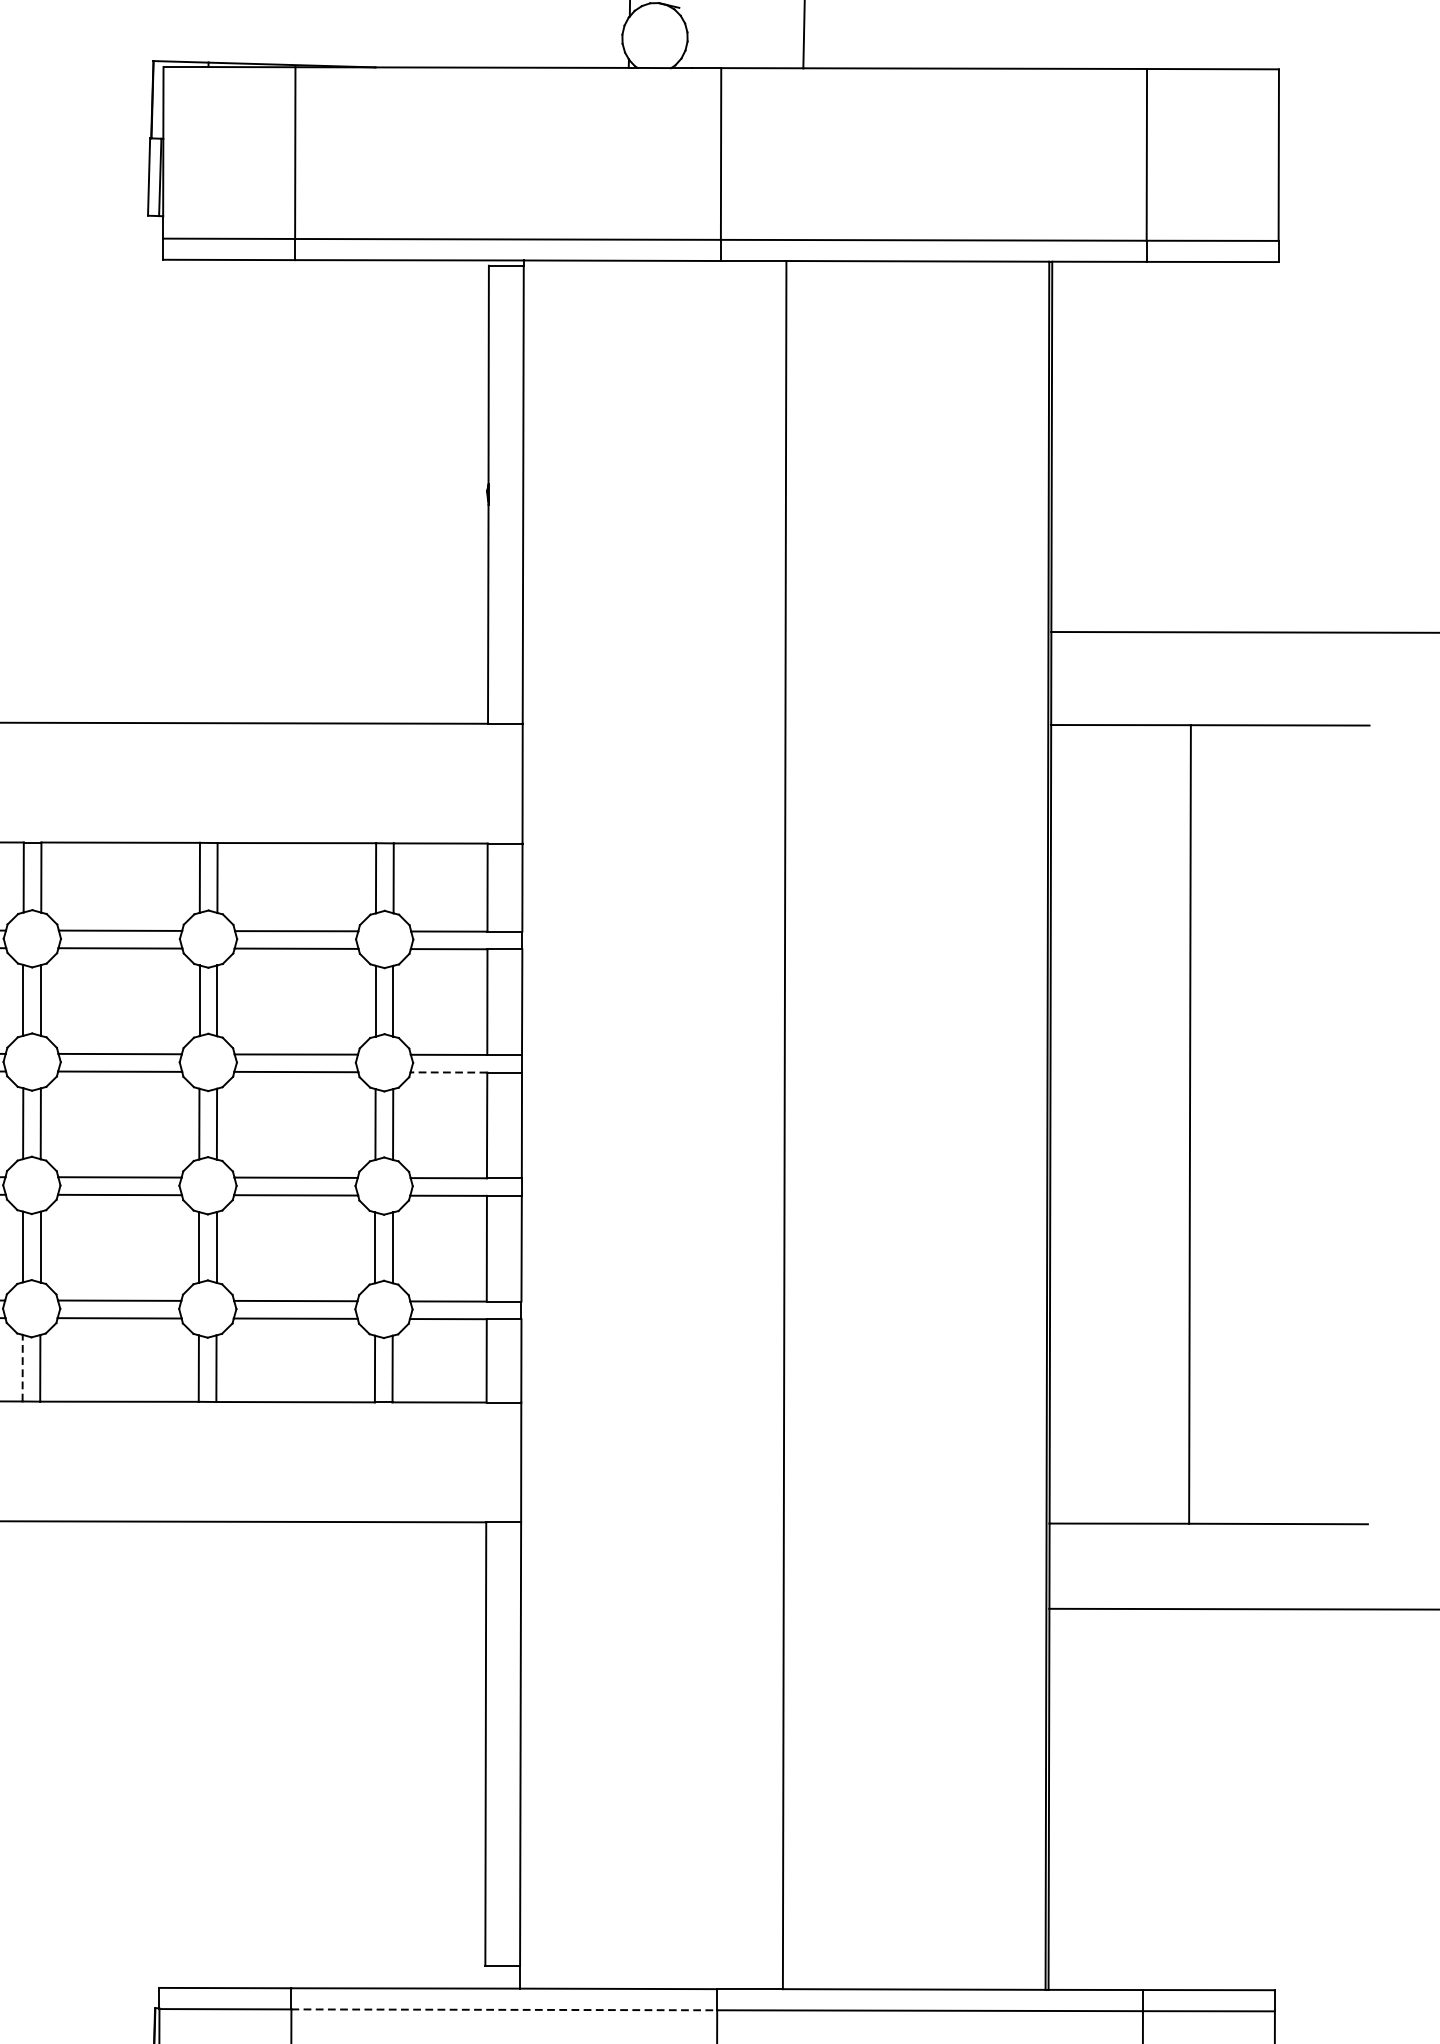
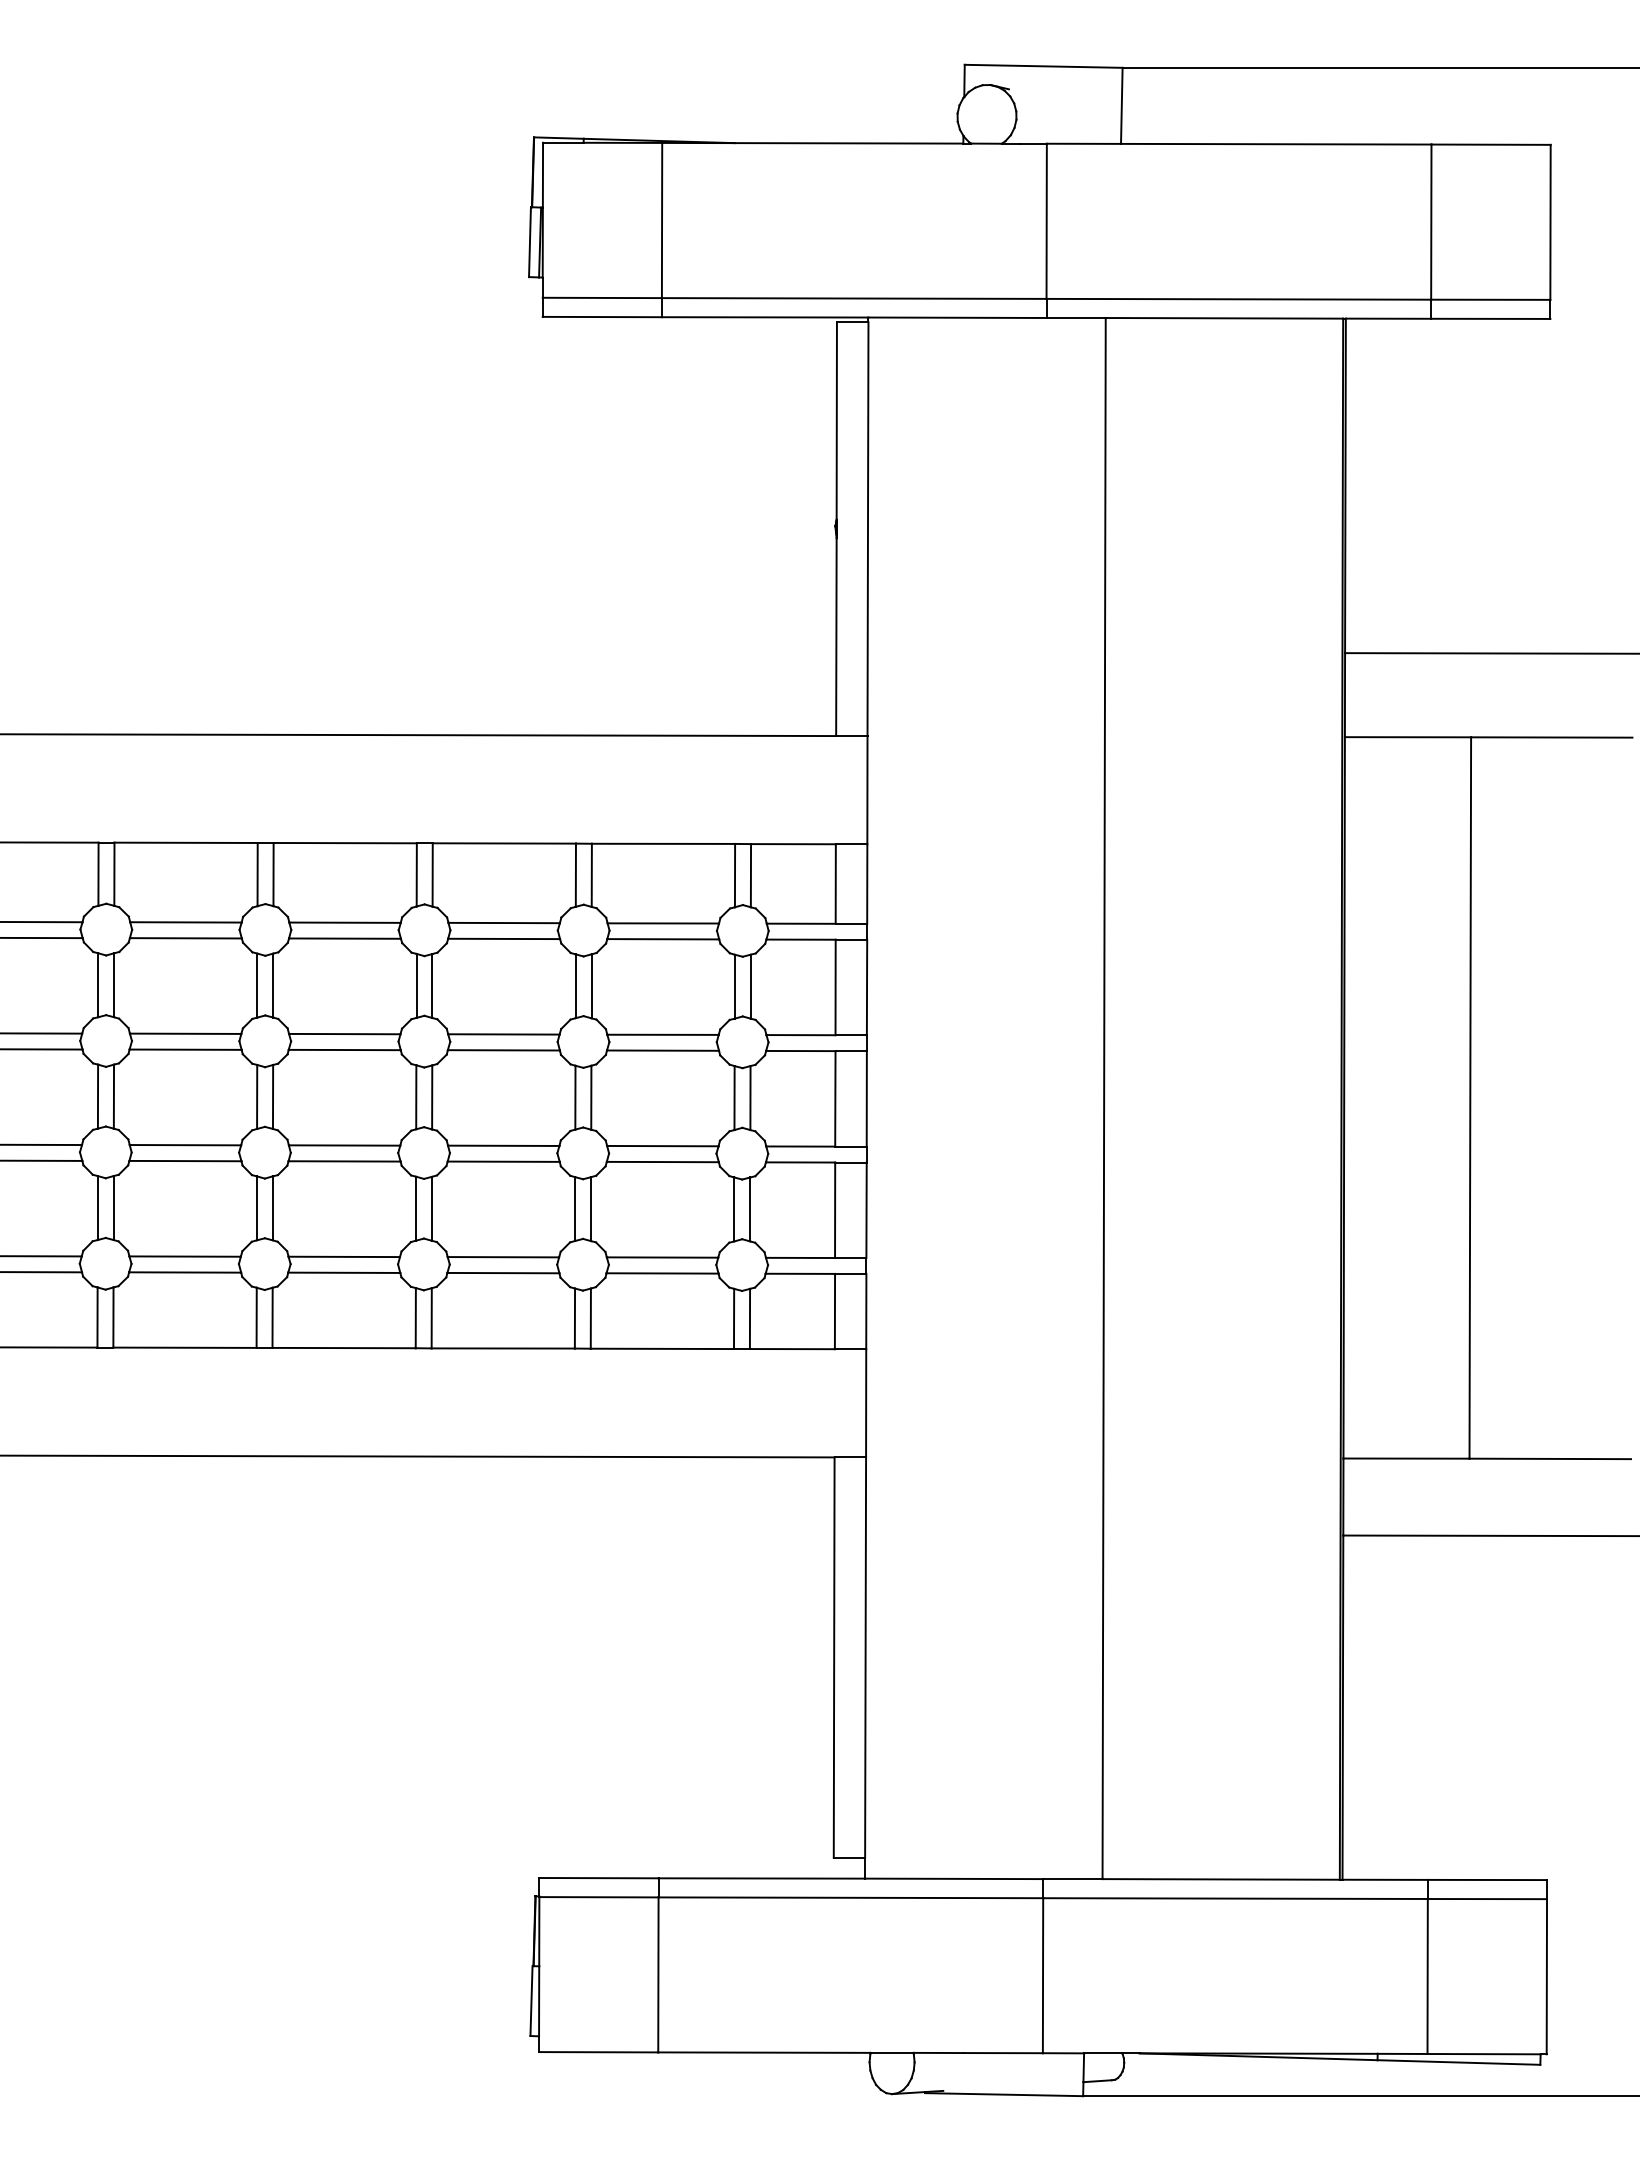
line: (448, 1072) -> (800, 1051), dashed -> solid
line: (22, 1367) -> (415, 1317), dashed -> solid
line: (504, 2009) -> (851, 1897), dashed -> solid

